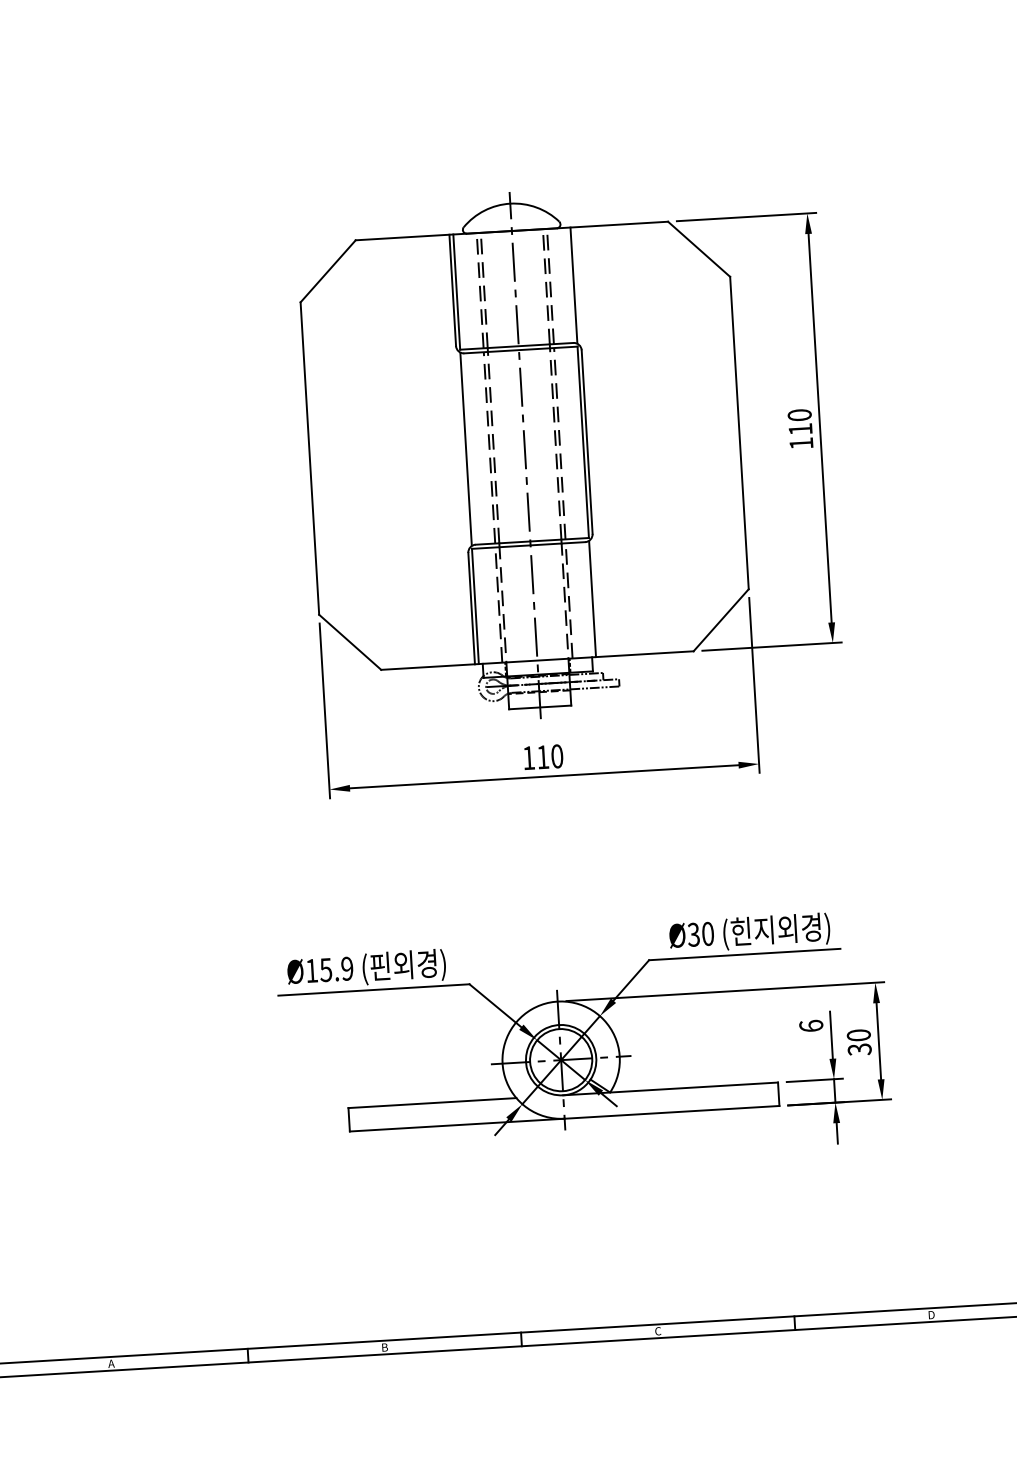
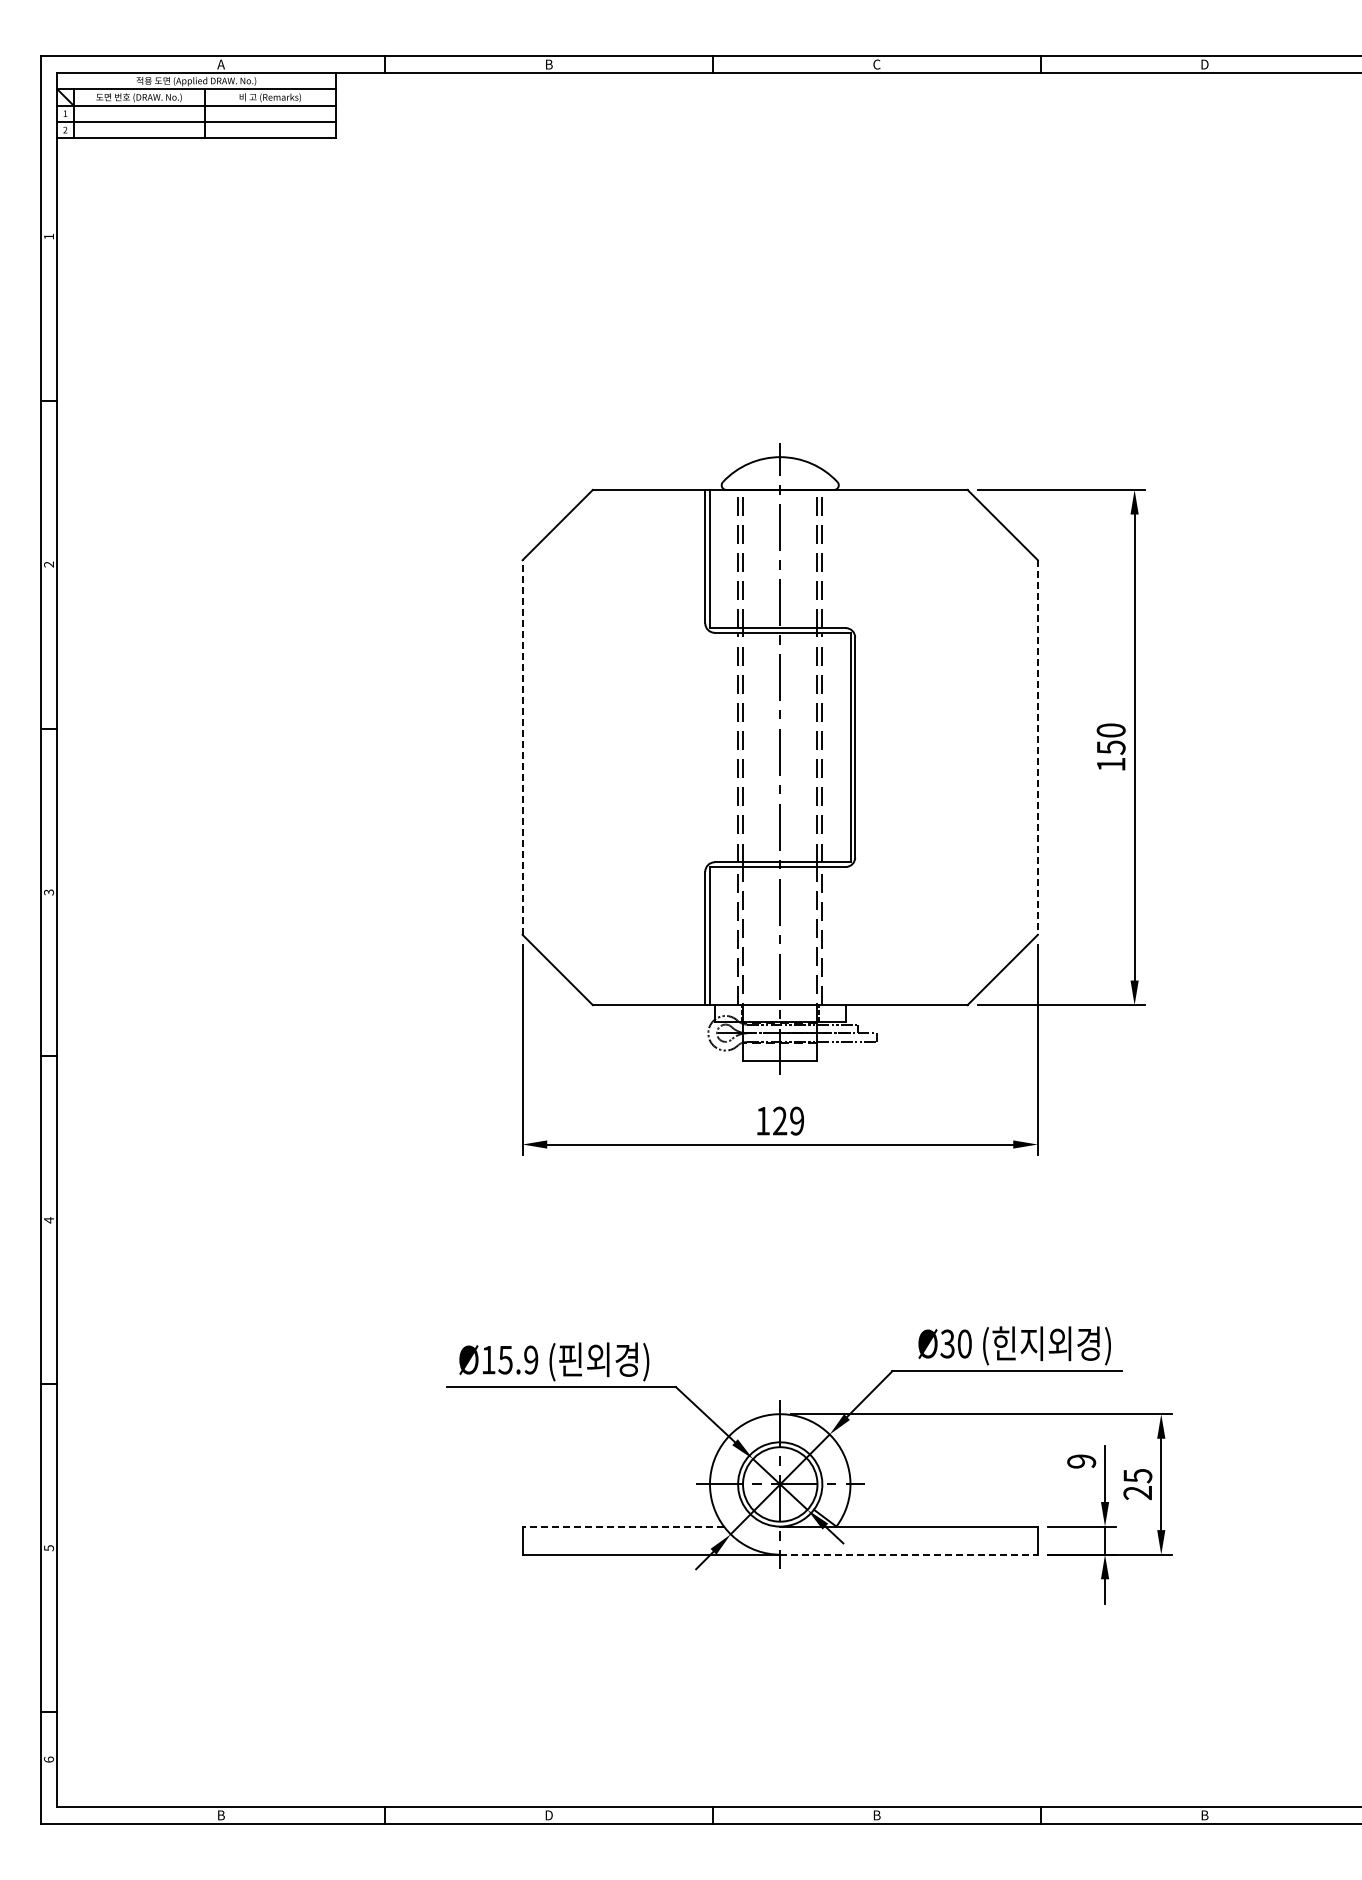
line: (573, 284) -> (850, 558), removed
text: (800, 429) -> (1111, 747), 110 -> 150
line: (739, 433) -> (1037, 748), solid -> dashed
line: (465, 449) -> (709, 747), removed
line: (309, 458) -> (522, 747), solid -> dashed
line: (592, 599) -> (850, 935), removed
text: (550, 756) -> (788, 1120), 110 -> 129
text: (811, 1026) -> (1081, 1461), 6 -> 9
text: (859, 1042) -> (1137, 1484), 30 -> 25
line: (432, 1102) -> (623, 1526), solid -> dashed
line: (672, 1112) -> (909, 1554), solid -> dashed
text: (931, 1315) -> (1204, 1815), D -> B
text: (657, 1331) -> (876, 1815), C -> B
text: (384, 1347) -> (548, 1815), B -> D
text: (110, 1363) -> (220, 1815), A -> B

